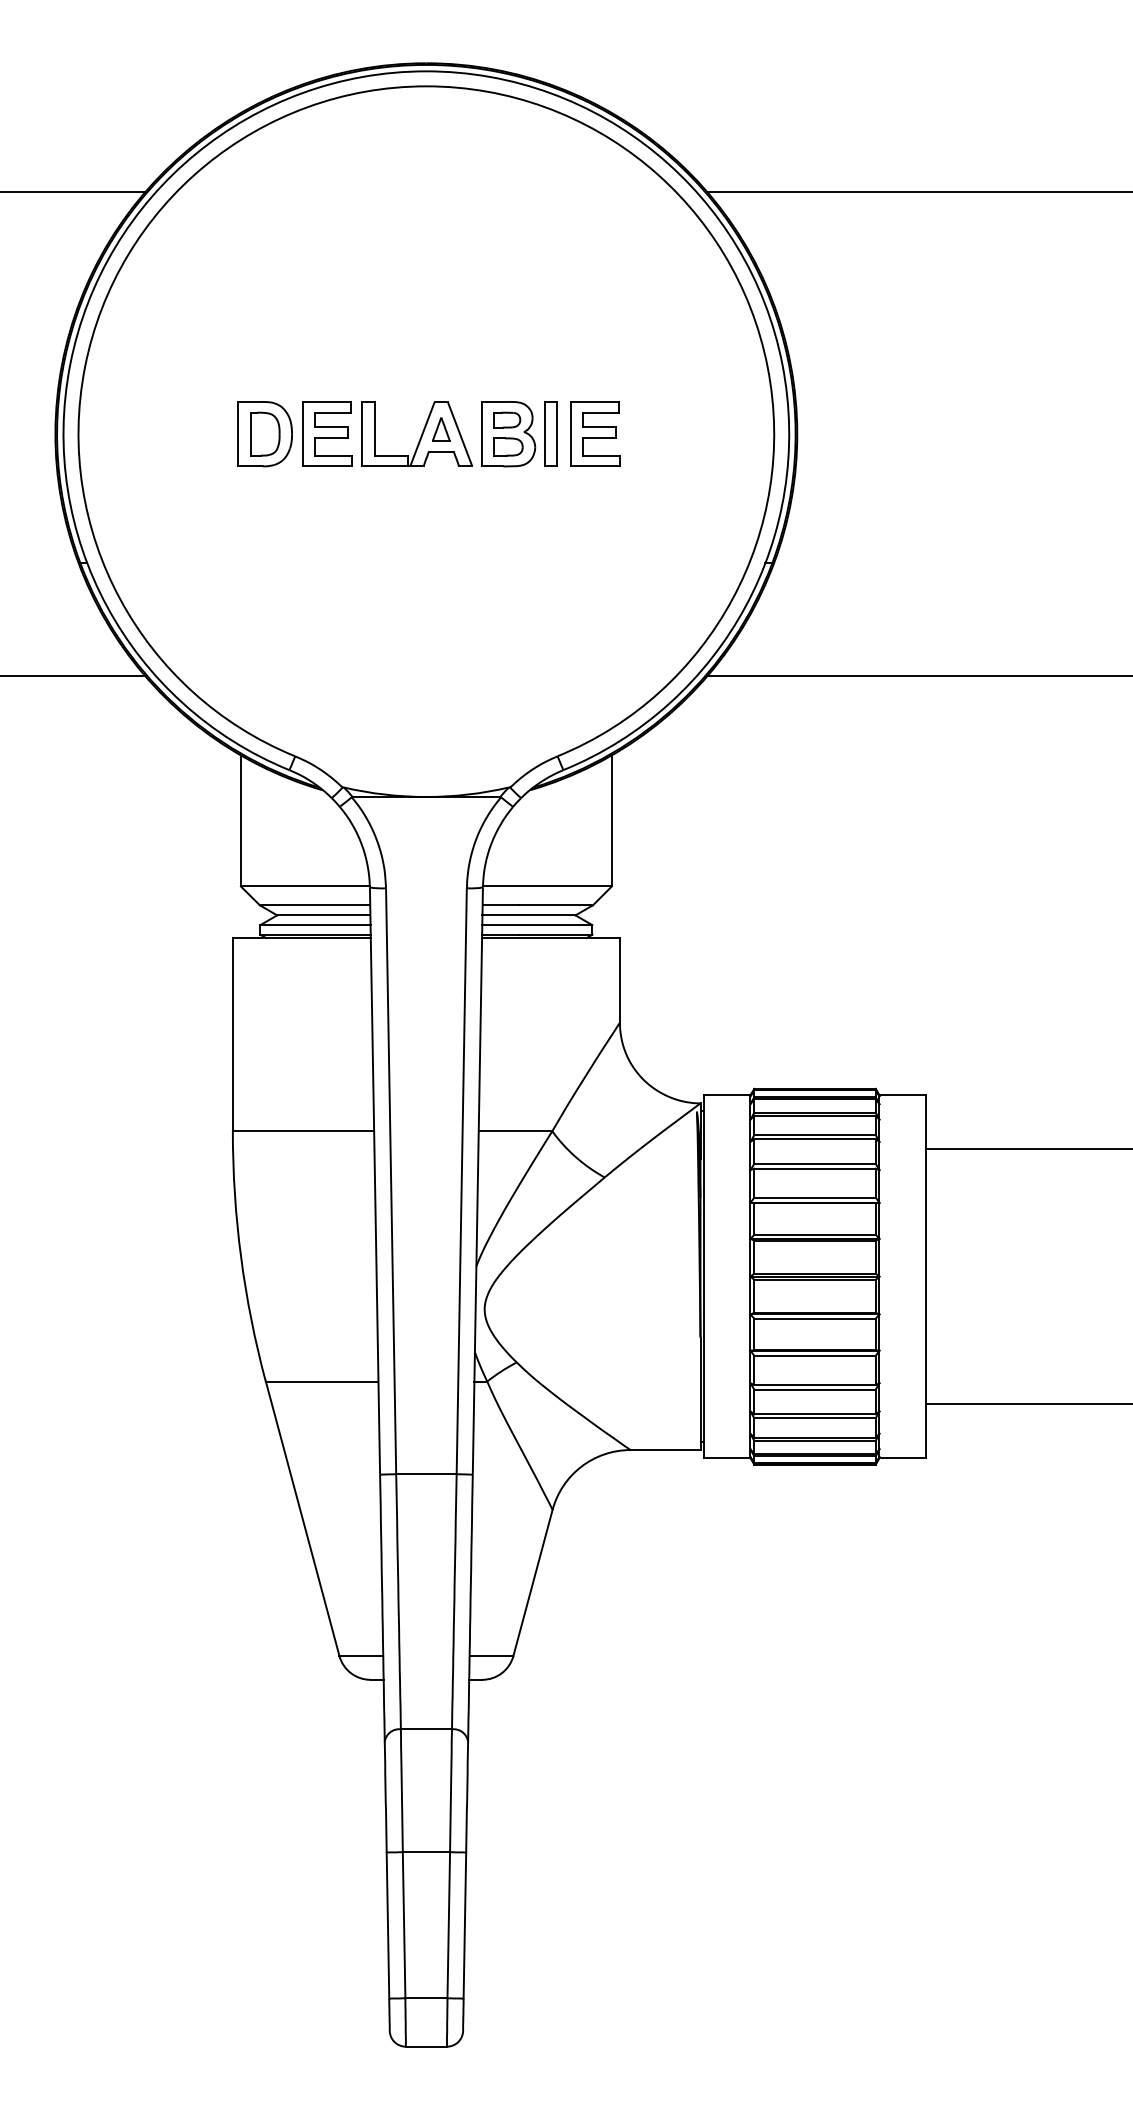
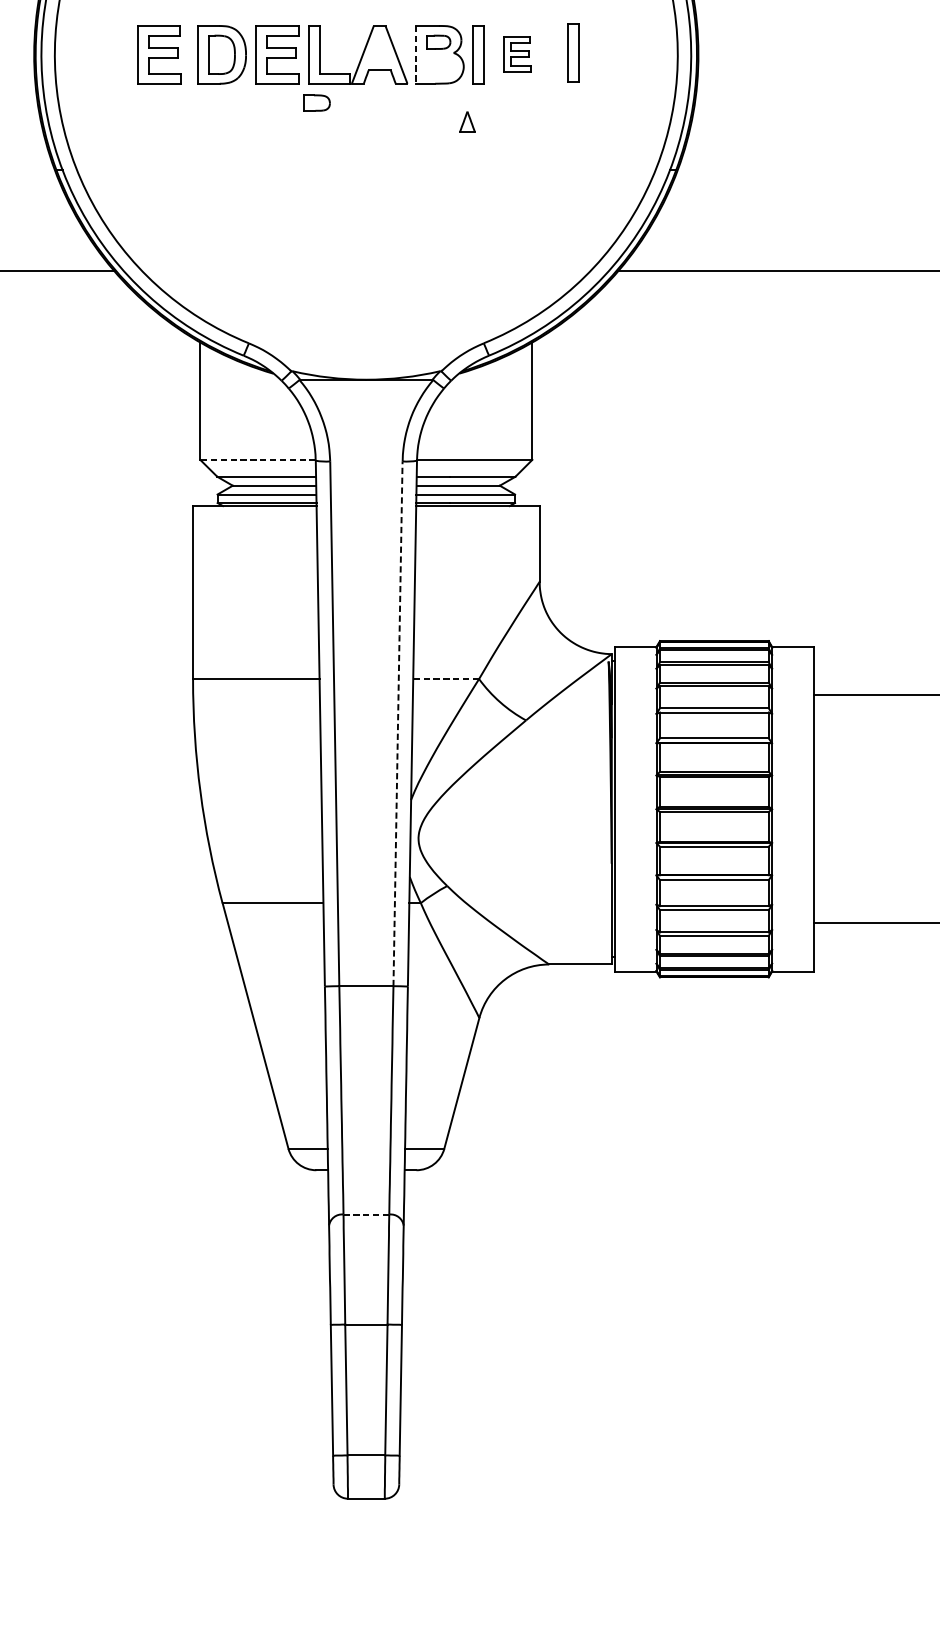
part: (441, 429) -> (467, 122), moved
part: (656, 431) -> (572, 52), added
part: (195, 433) -> (159, 54), added
part: (595, 433) -> (517, 54), size x0.6
line: (481, 434) -> (415, 55), solid -> dashed
part: (508, 446) -> (317, 102), moved
line: (304, 886) -> (257, 459), solid -> dashed
line: (515, 1131) -> (446, 679), solid -> dashed
line: (461, 1181) -> (397, 724), solid -> dashed
line: (426, 1729) -> (366, 1214), solid -> dashed

